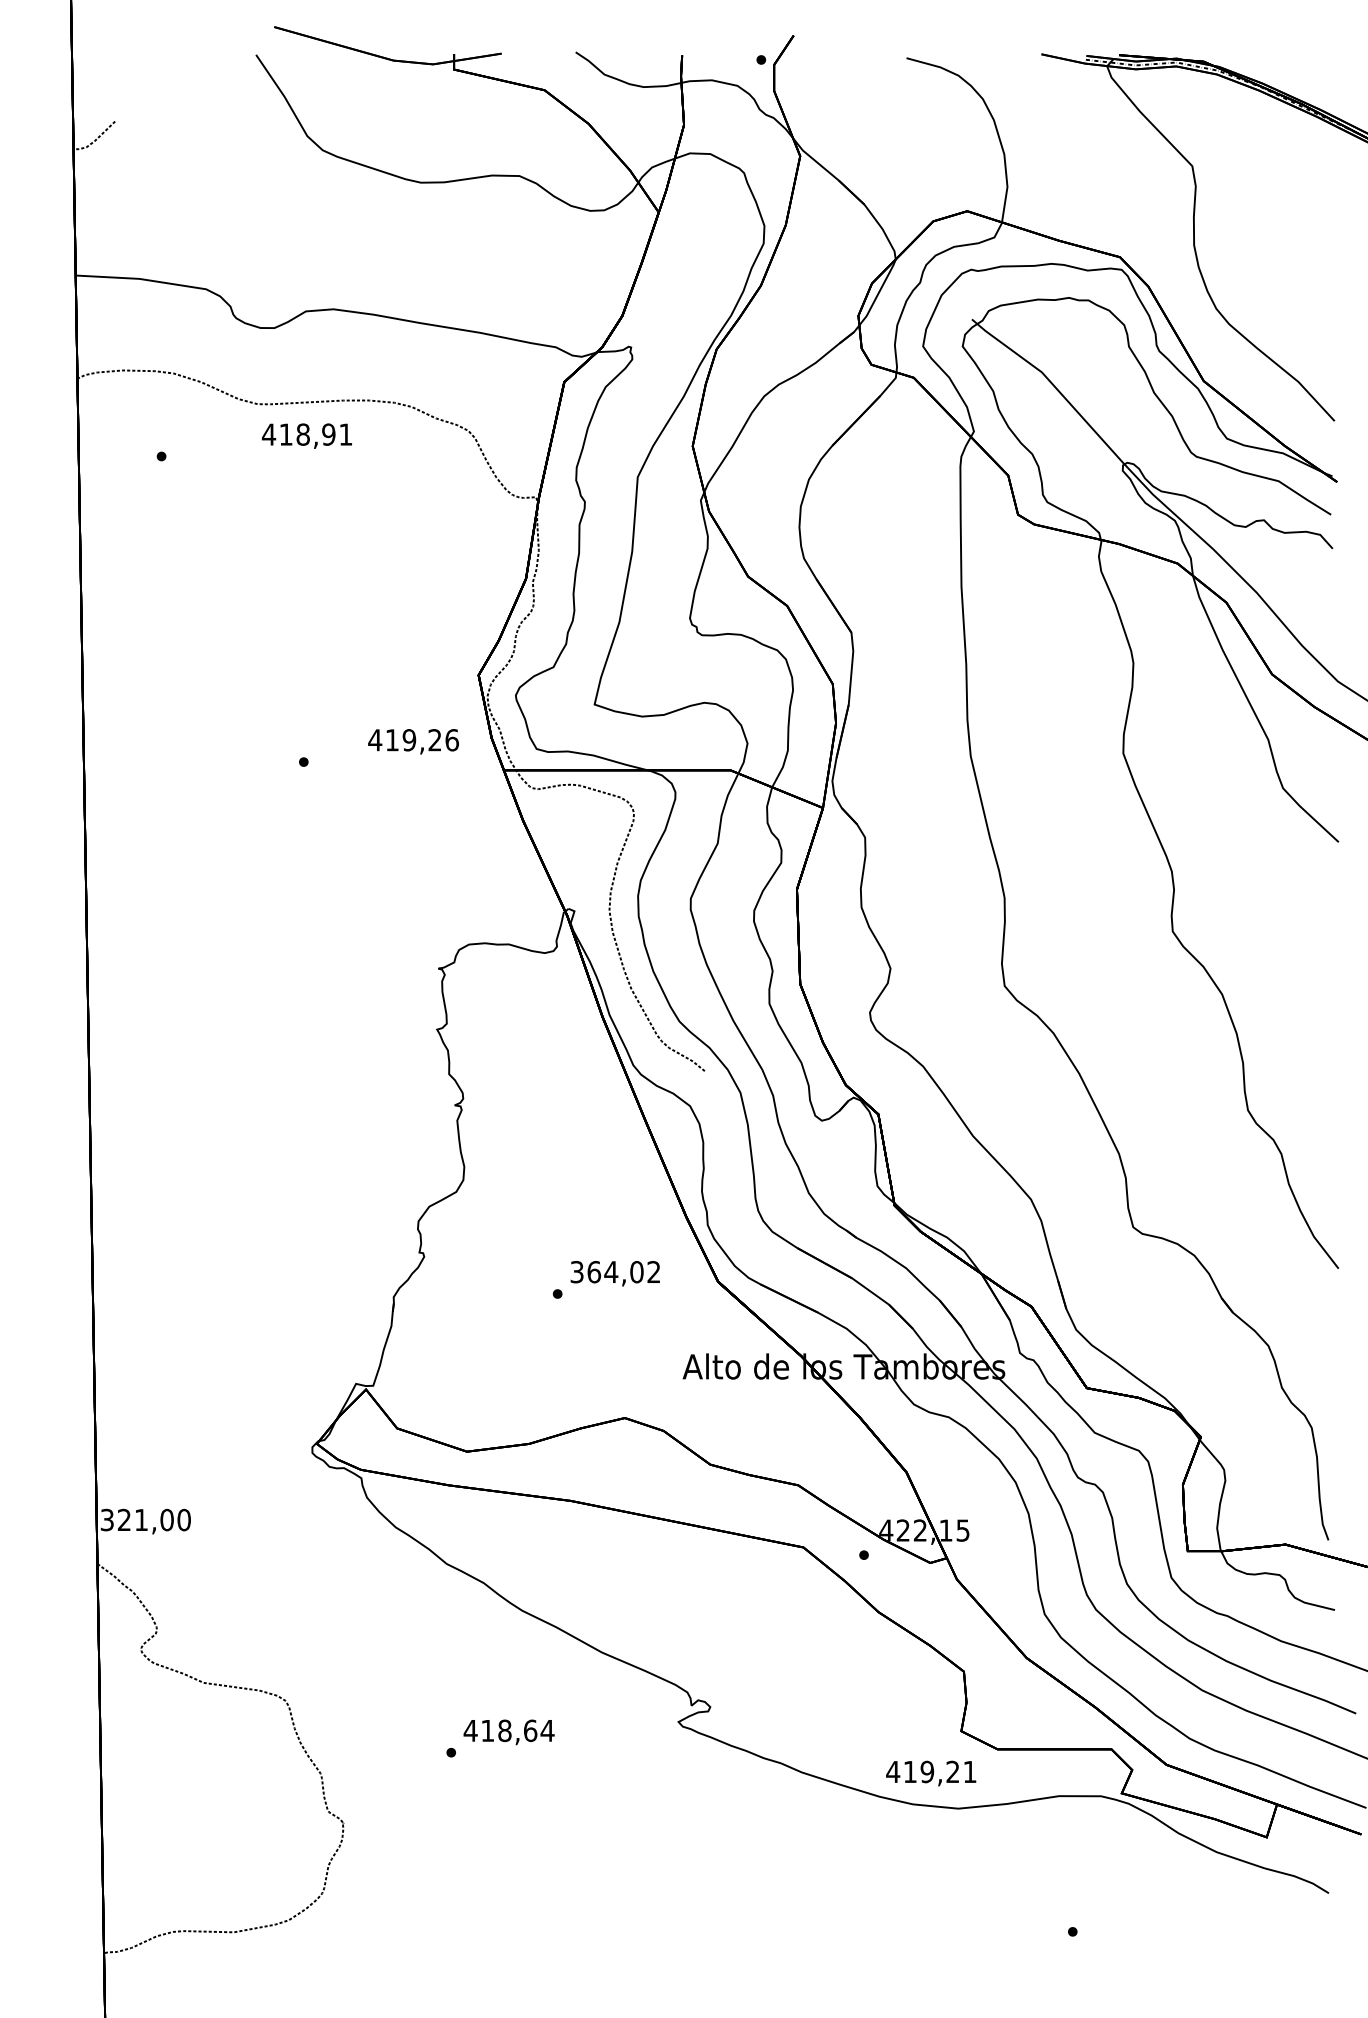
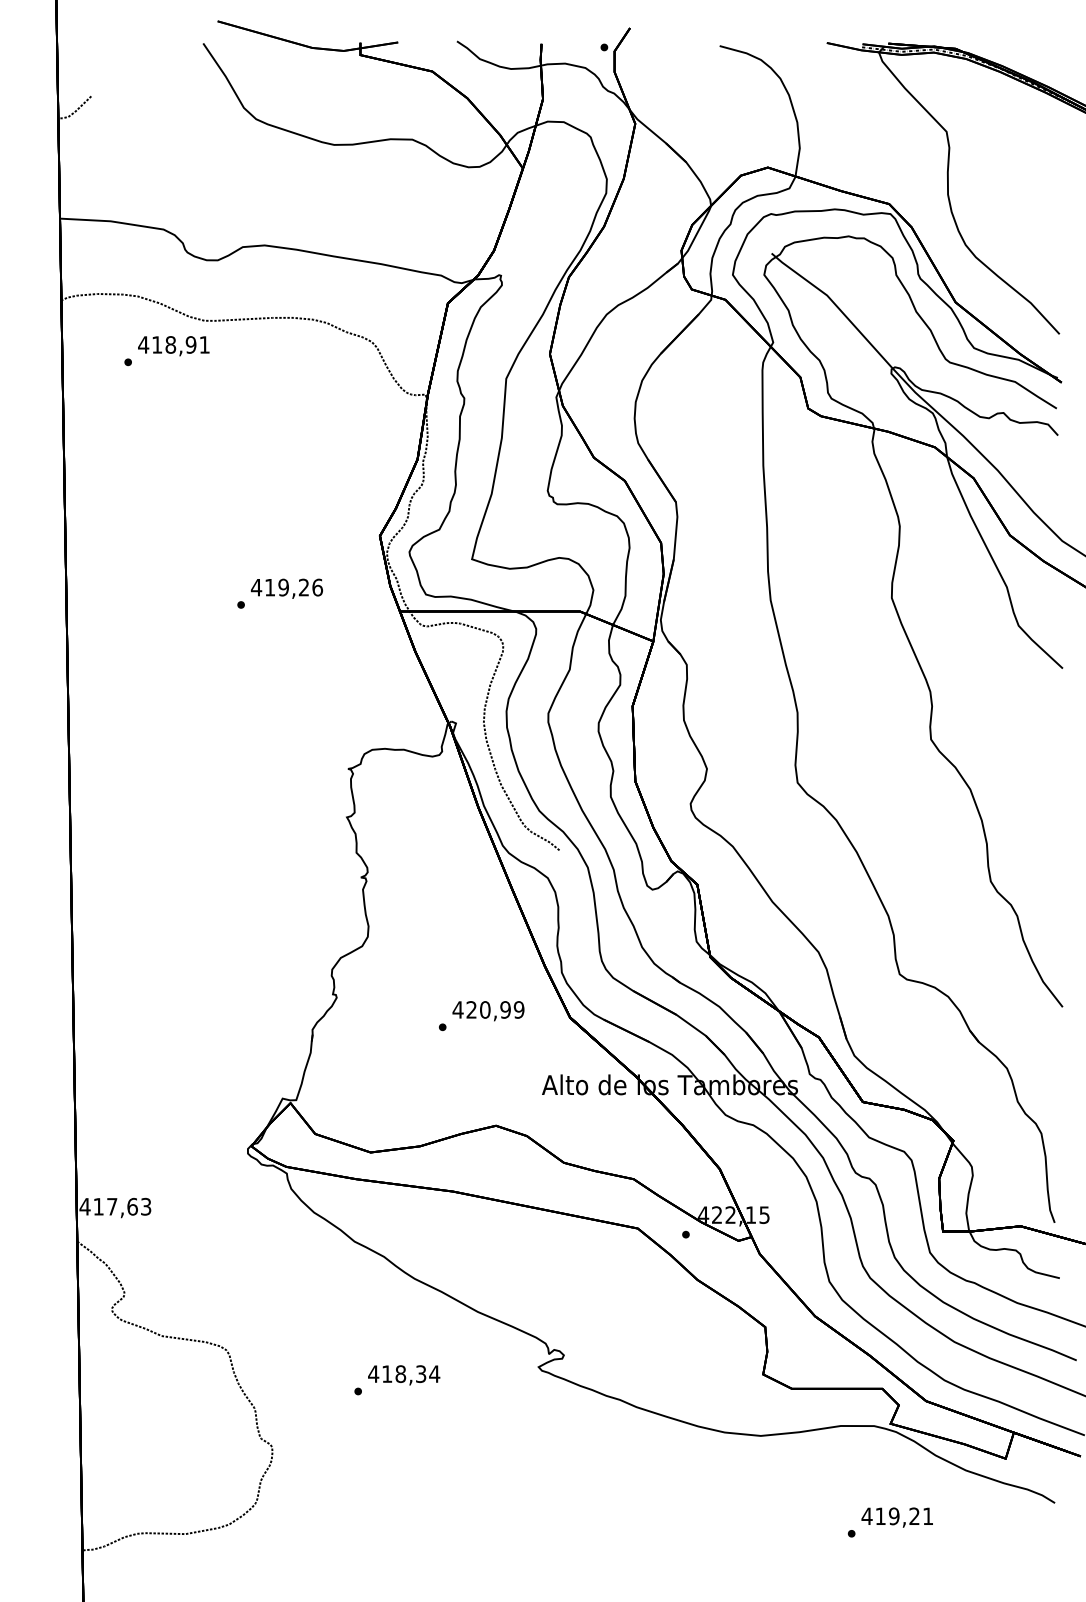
text: (306, 435) -> (173, 345), moved
text: (413, 741) -> (286, 588), moved
text: (615, 1272) -> (488, 1010), 364,02 -> 420,99
text: (145, 1519) -> (115, 1206), 321,00 -> 417,63
text: (530, 1730) -> (421, 1373), 418,64 -> 418,34
text: (931, 1773) -> (897, 1517), moved

